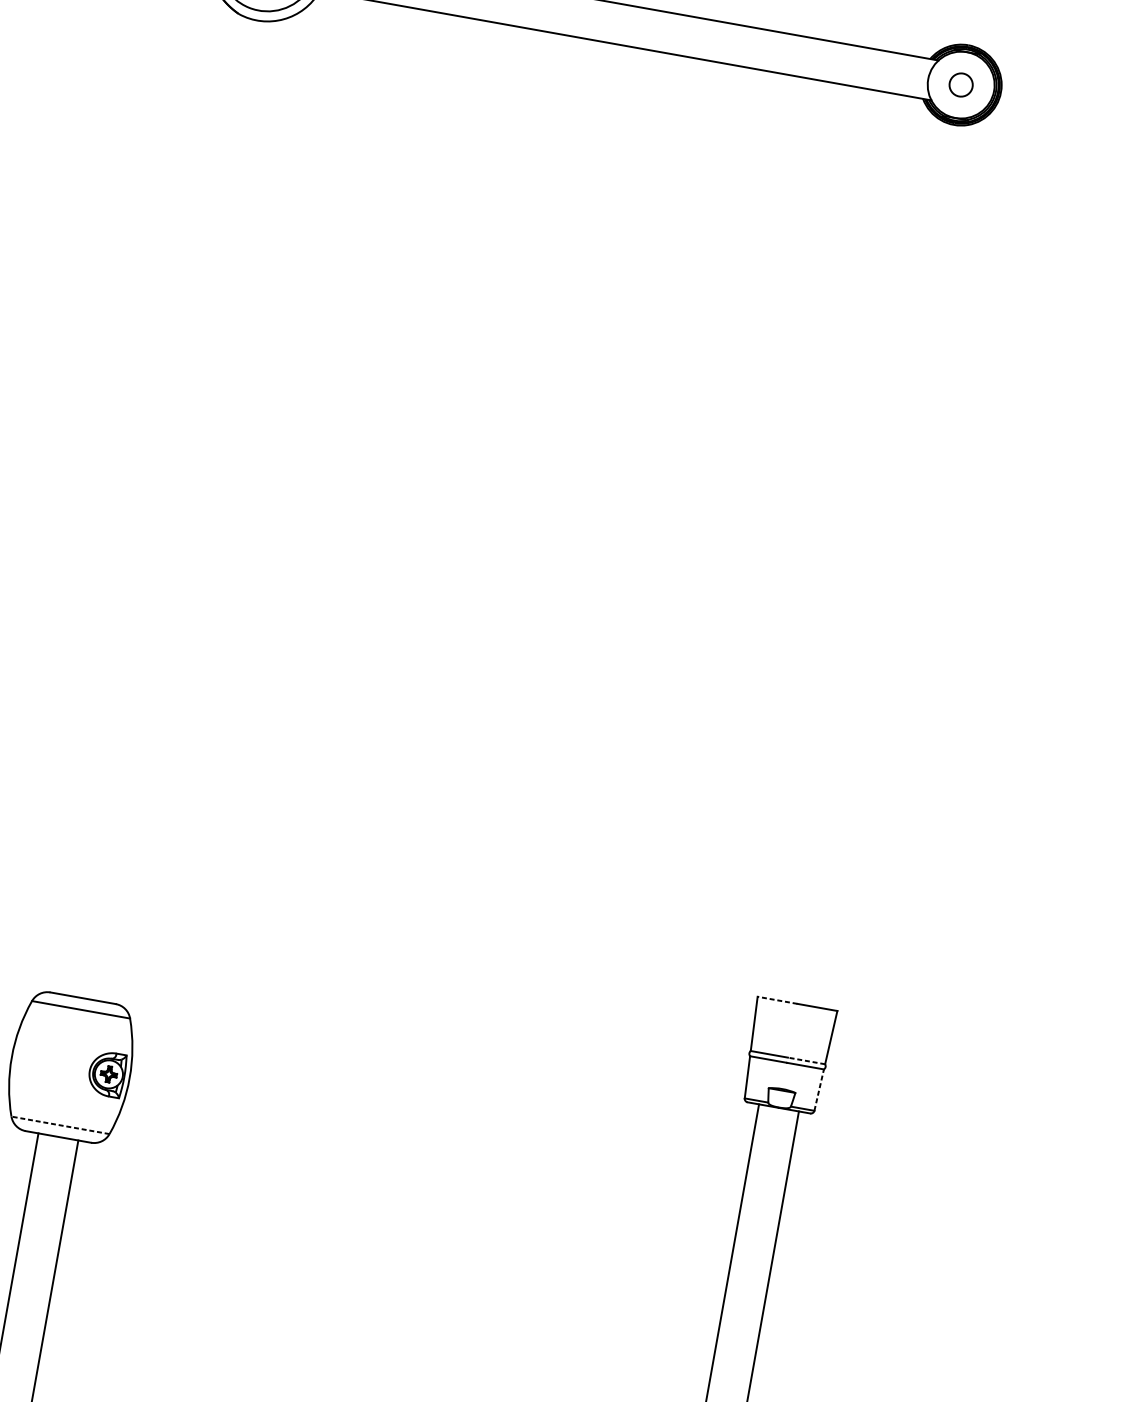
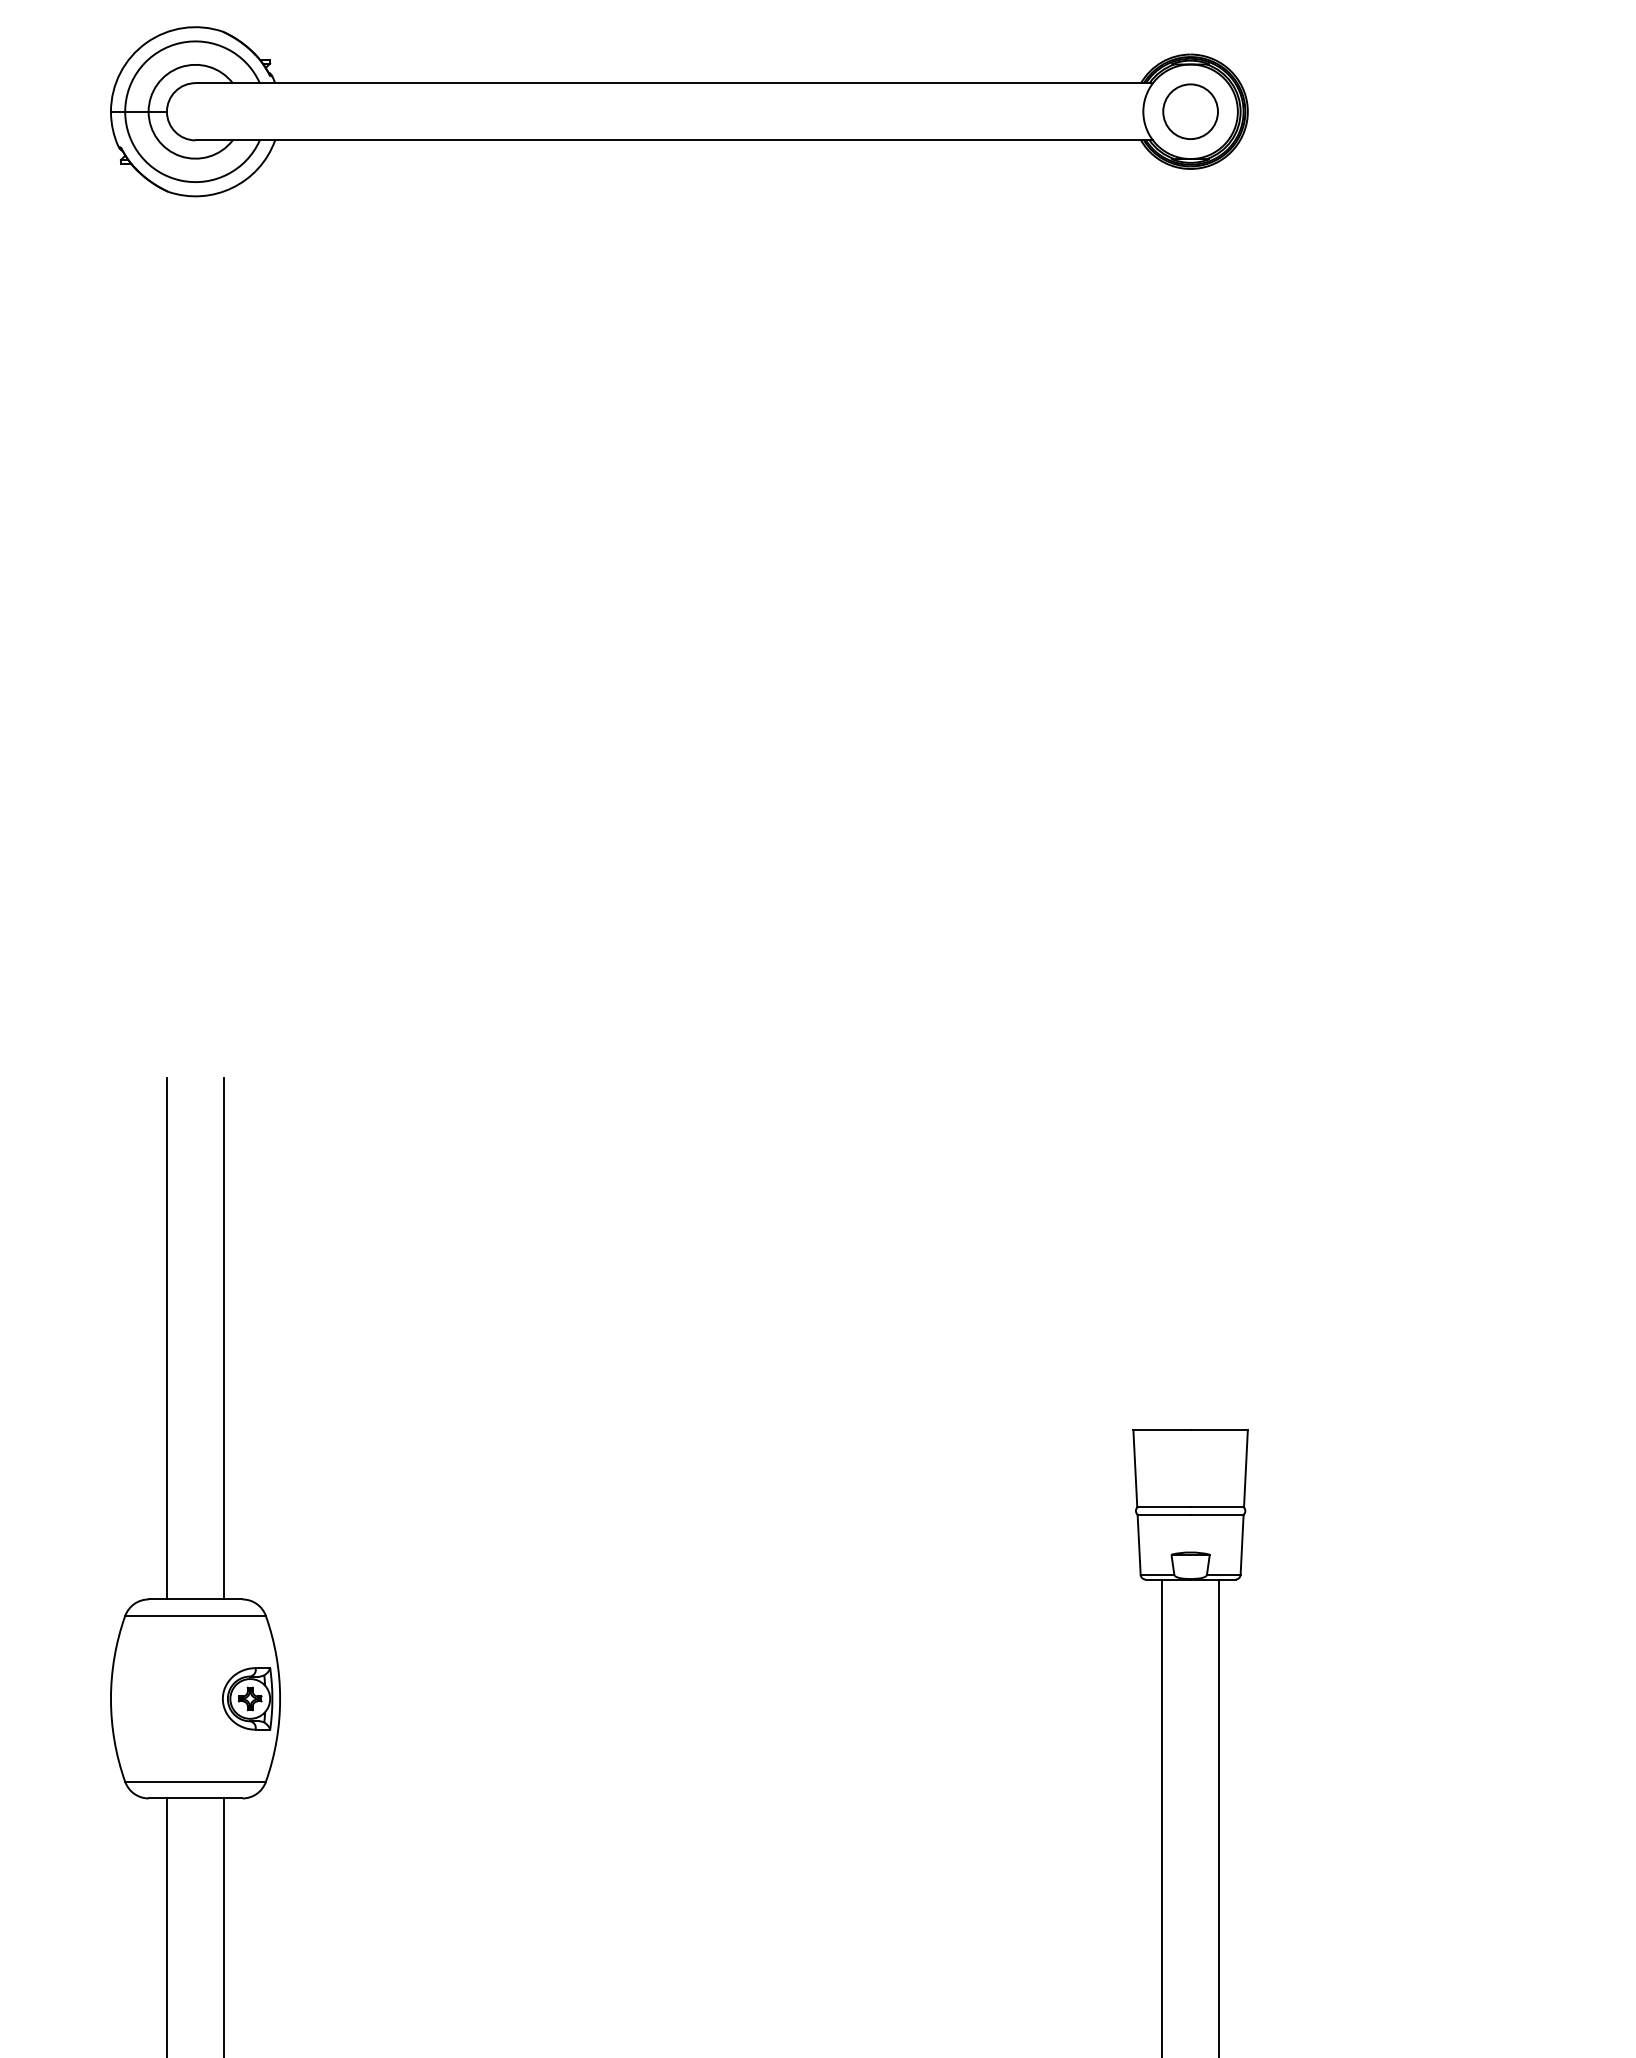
circle: (961, 84) -> (1190, 111), size x1.67
line: (95, 812) -> (166, 1338), added
line: (135, 820) -> (224, 1338), added
line: (777, 1000) -> (1162, 1430), dashed -> solid
line: (806, 1061) -> (1217, 1507), dashed -> solid
line: (819, 1089) -> (1242, 1544), dashed -> solid
line: (60, 1125) -> (195, 1781), dashed -> solid

